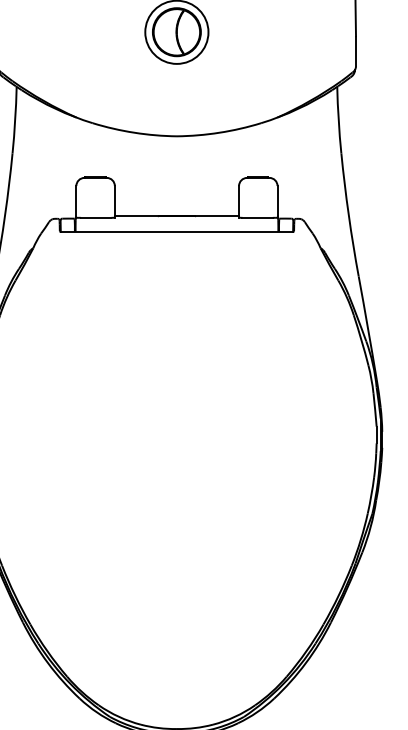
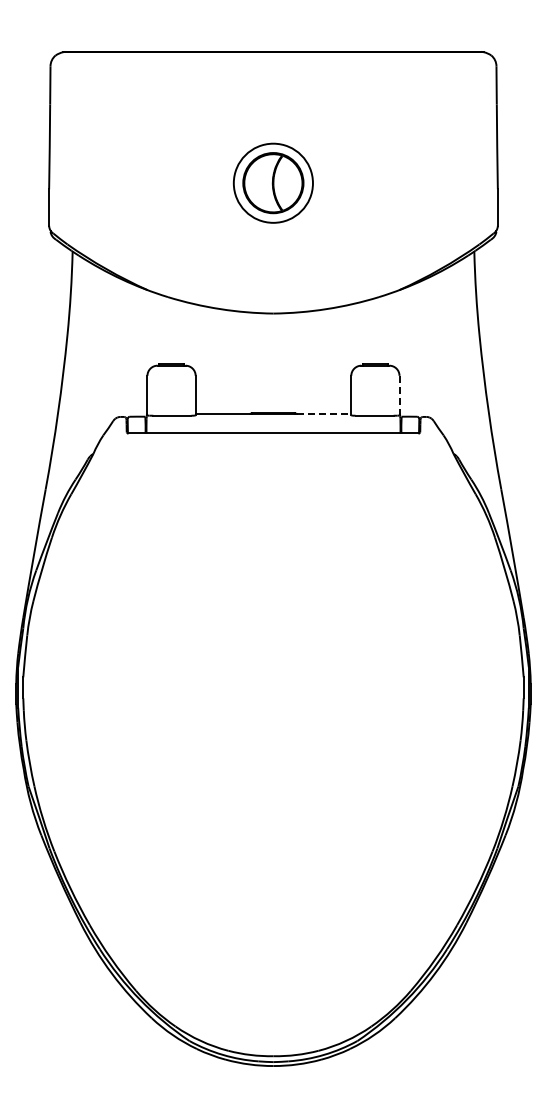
line: (277, 201) -> (399, 395), solid -> dashed
line: (217, 216) -> (324, 413), solid -> dashed

